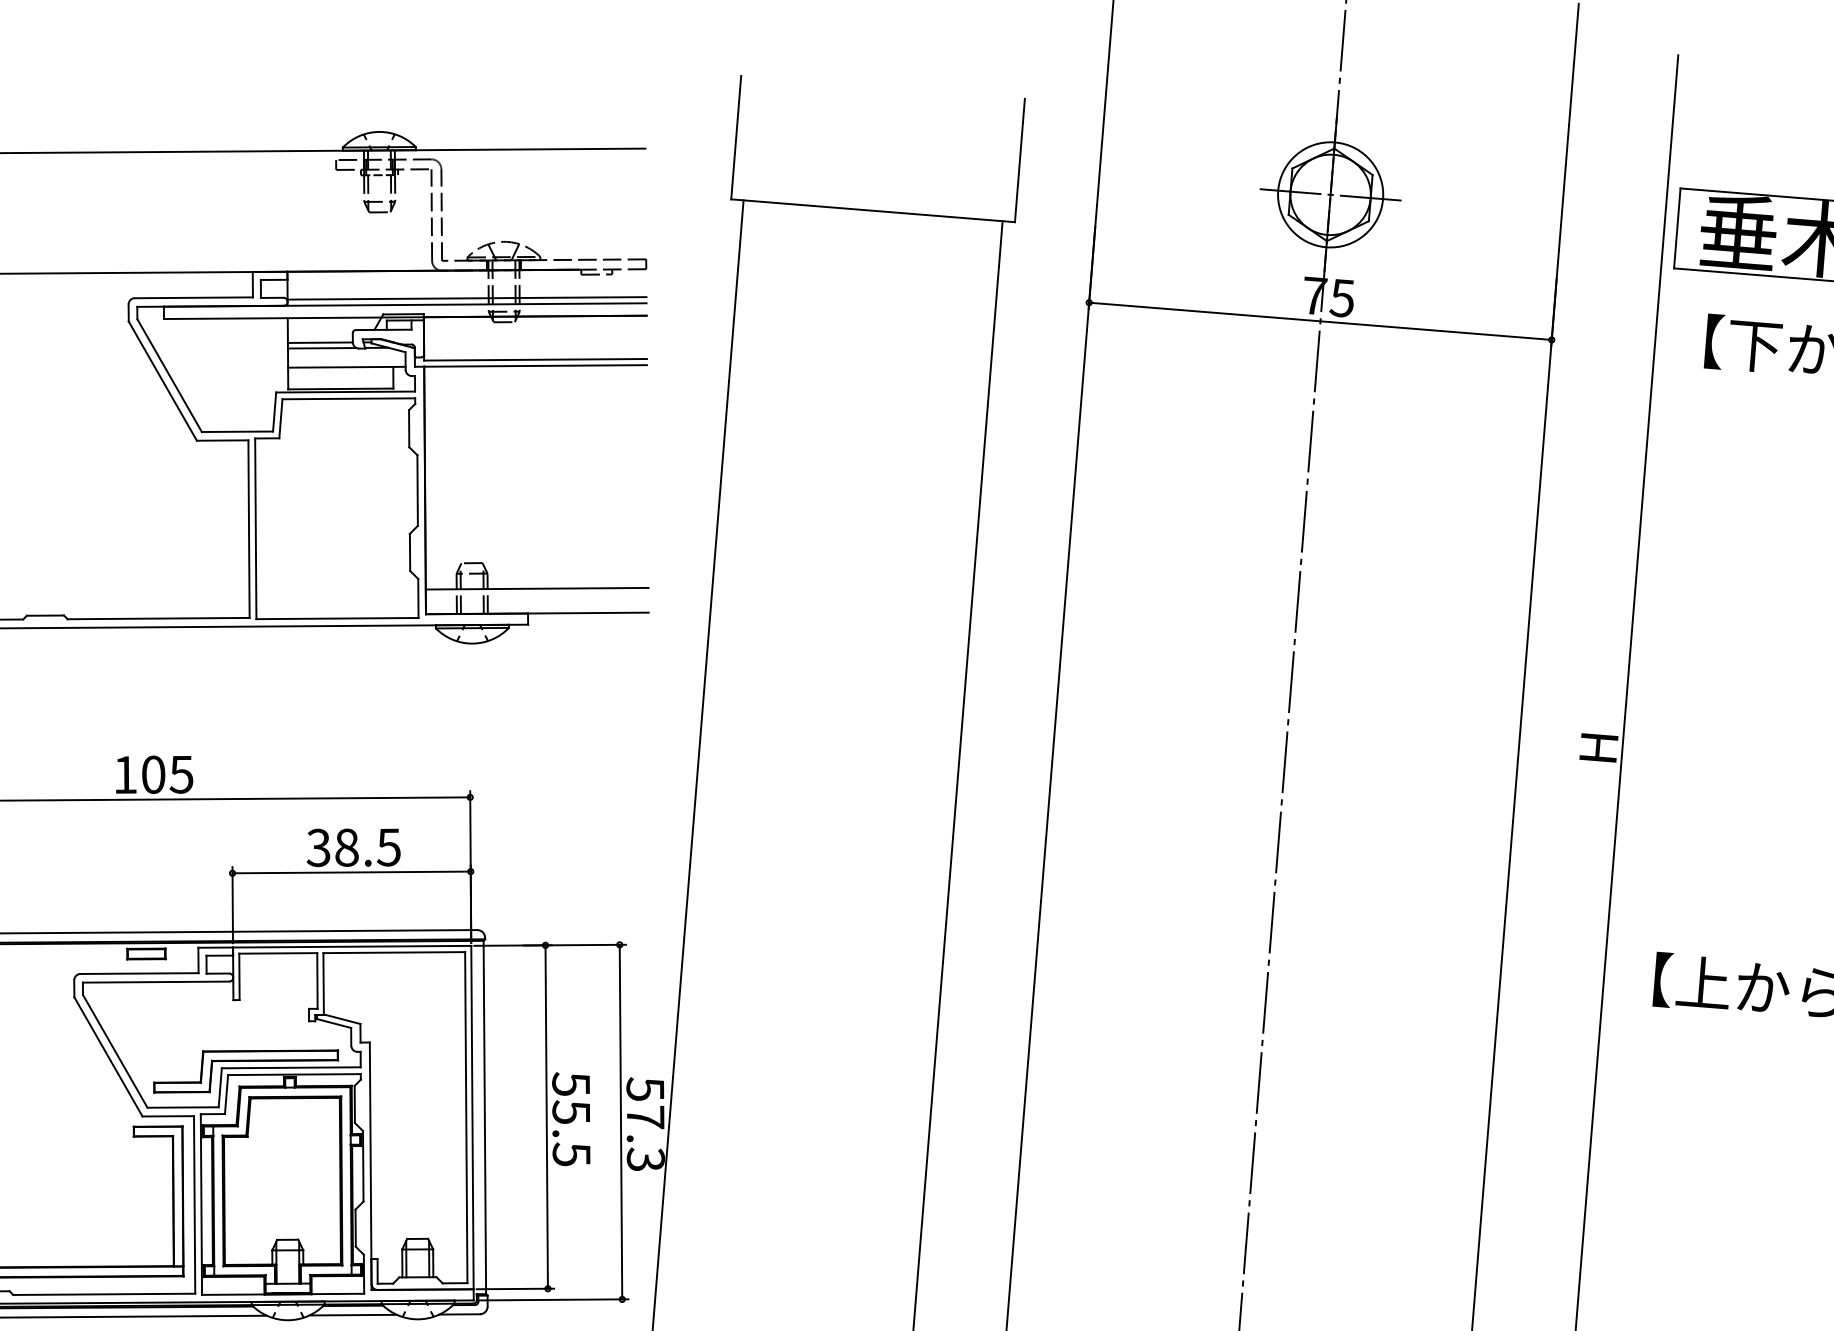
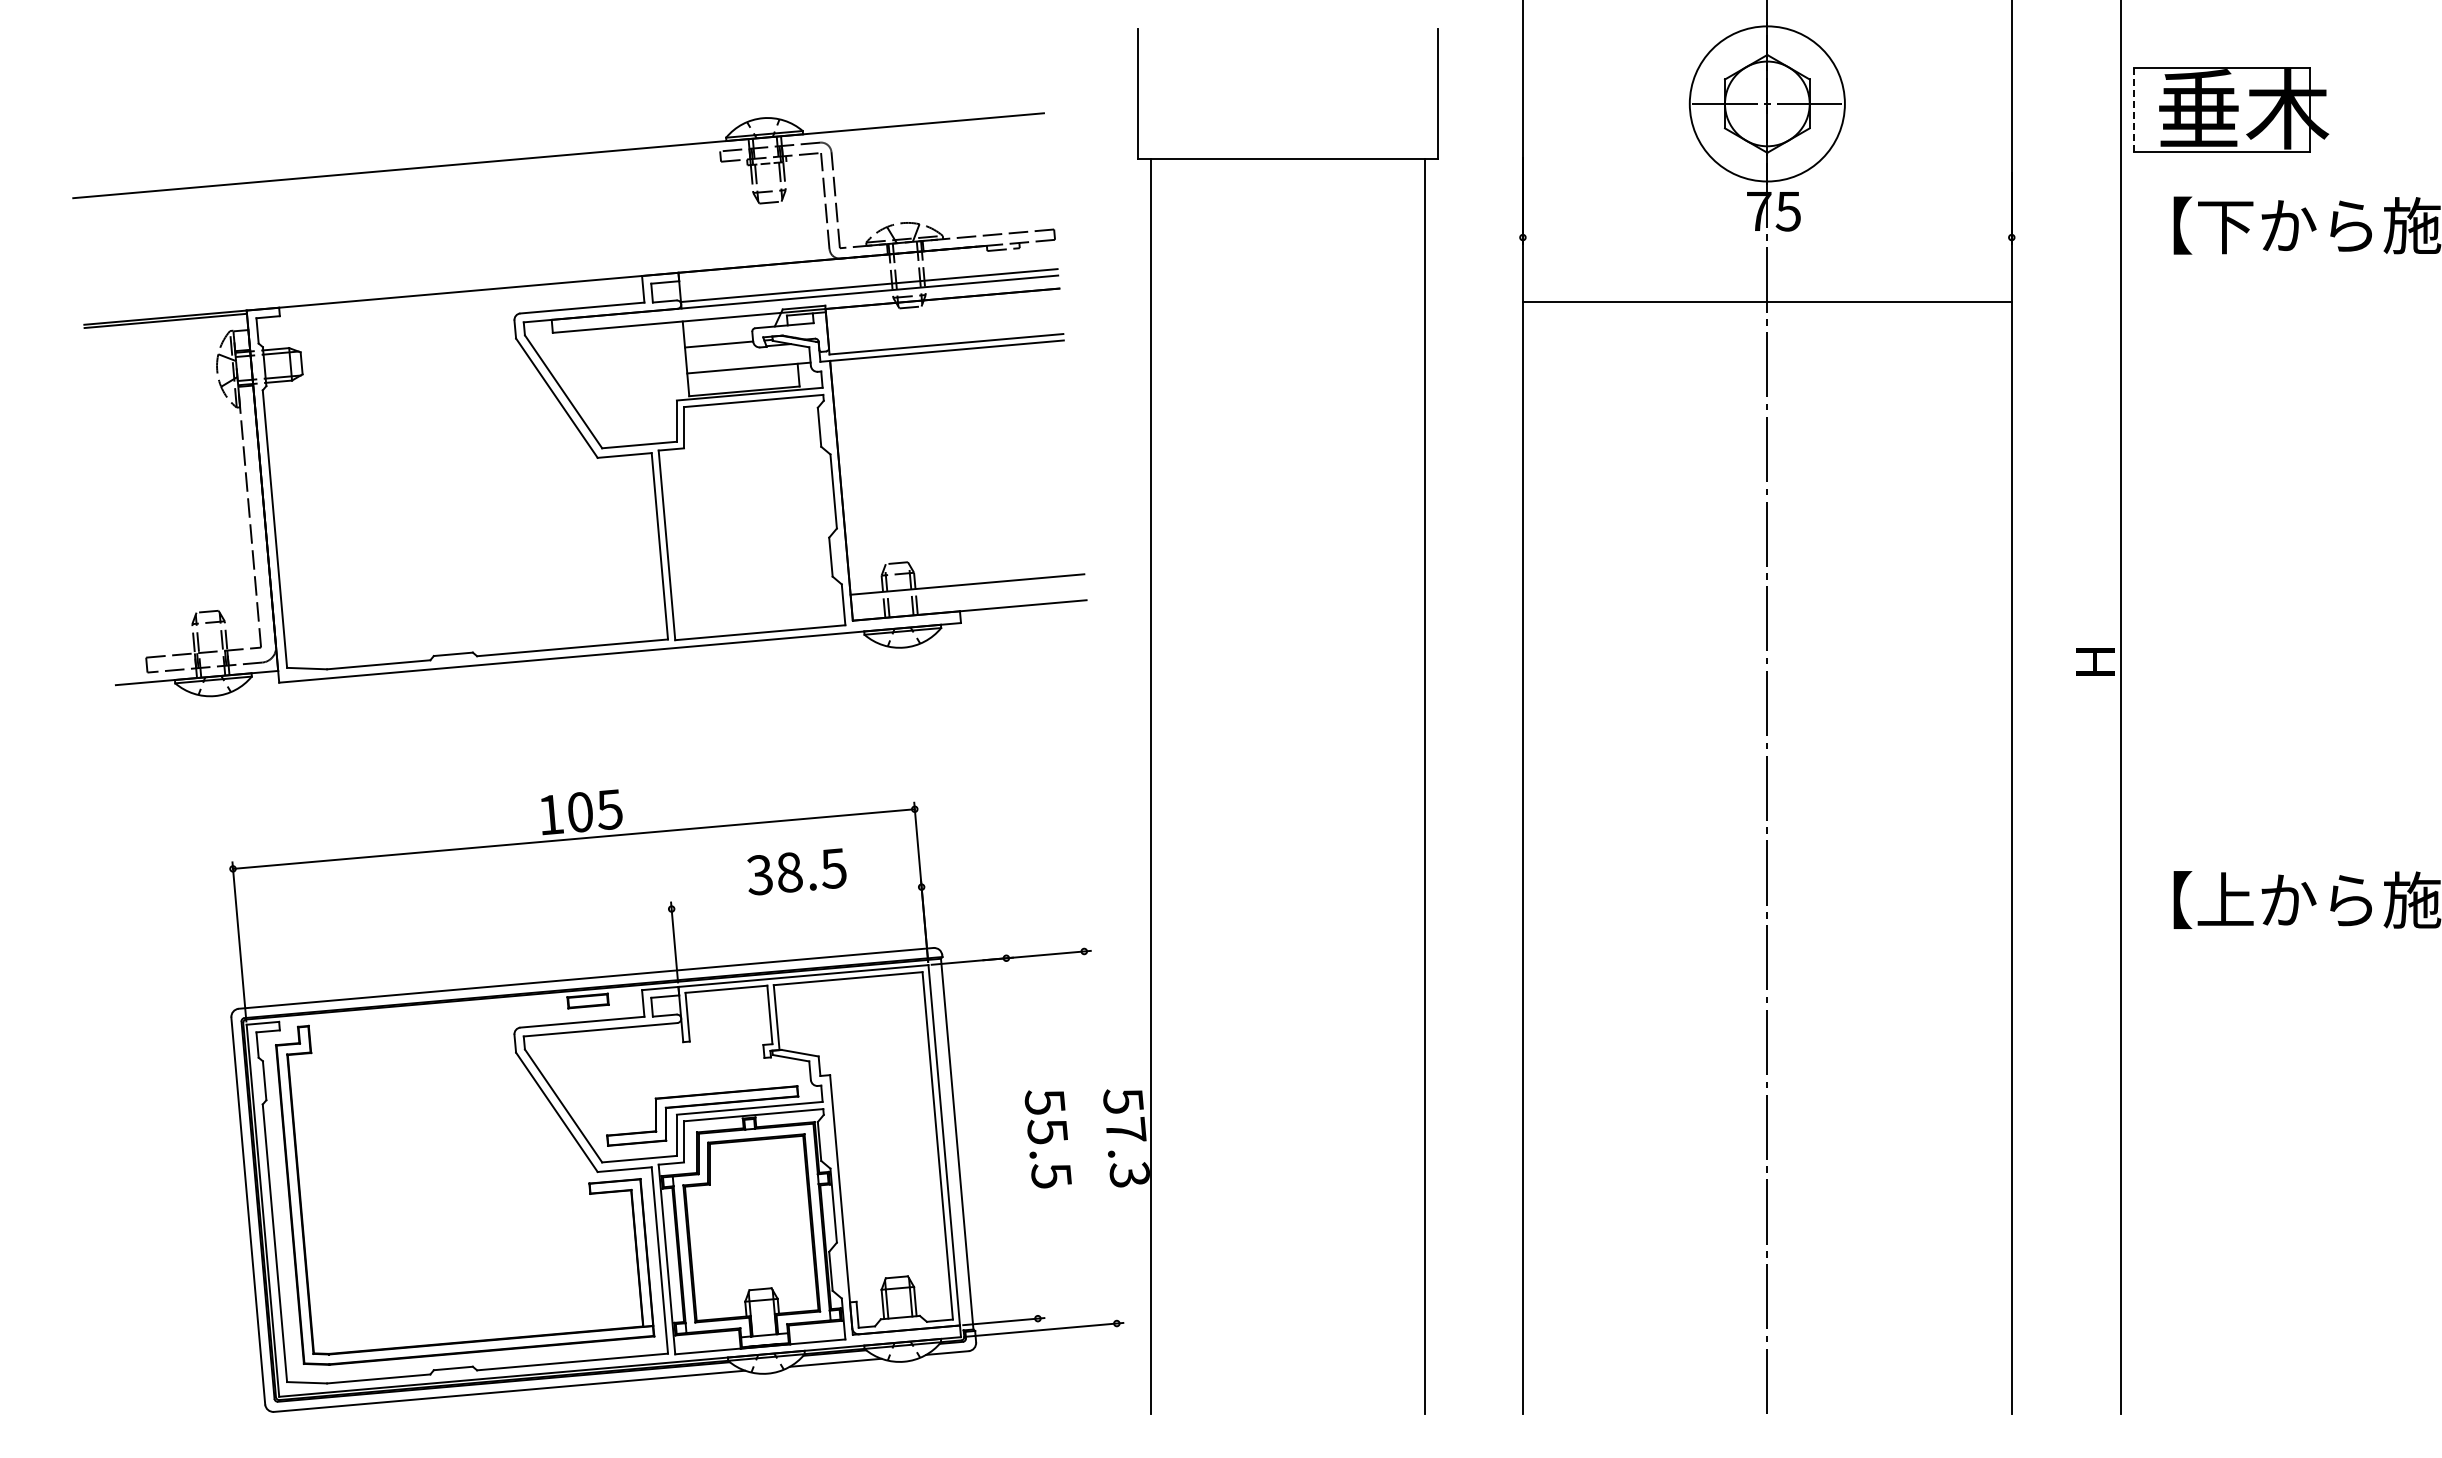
circle: (1329, 194) -> (1766, 103), size x1.4
line: (1677, 228) -> (2134, 109), solid -> dashed
line: (1319, 321) -> (1766, 301), moved
line: (322, 348) -> (721, 350), removed
line: (351, 872) -> (796, 898), removed
line: (546, 1117) -> (1021, 1138), removed
line: (620, 1122) -> (1100, 1137), removed

